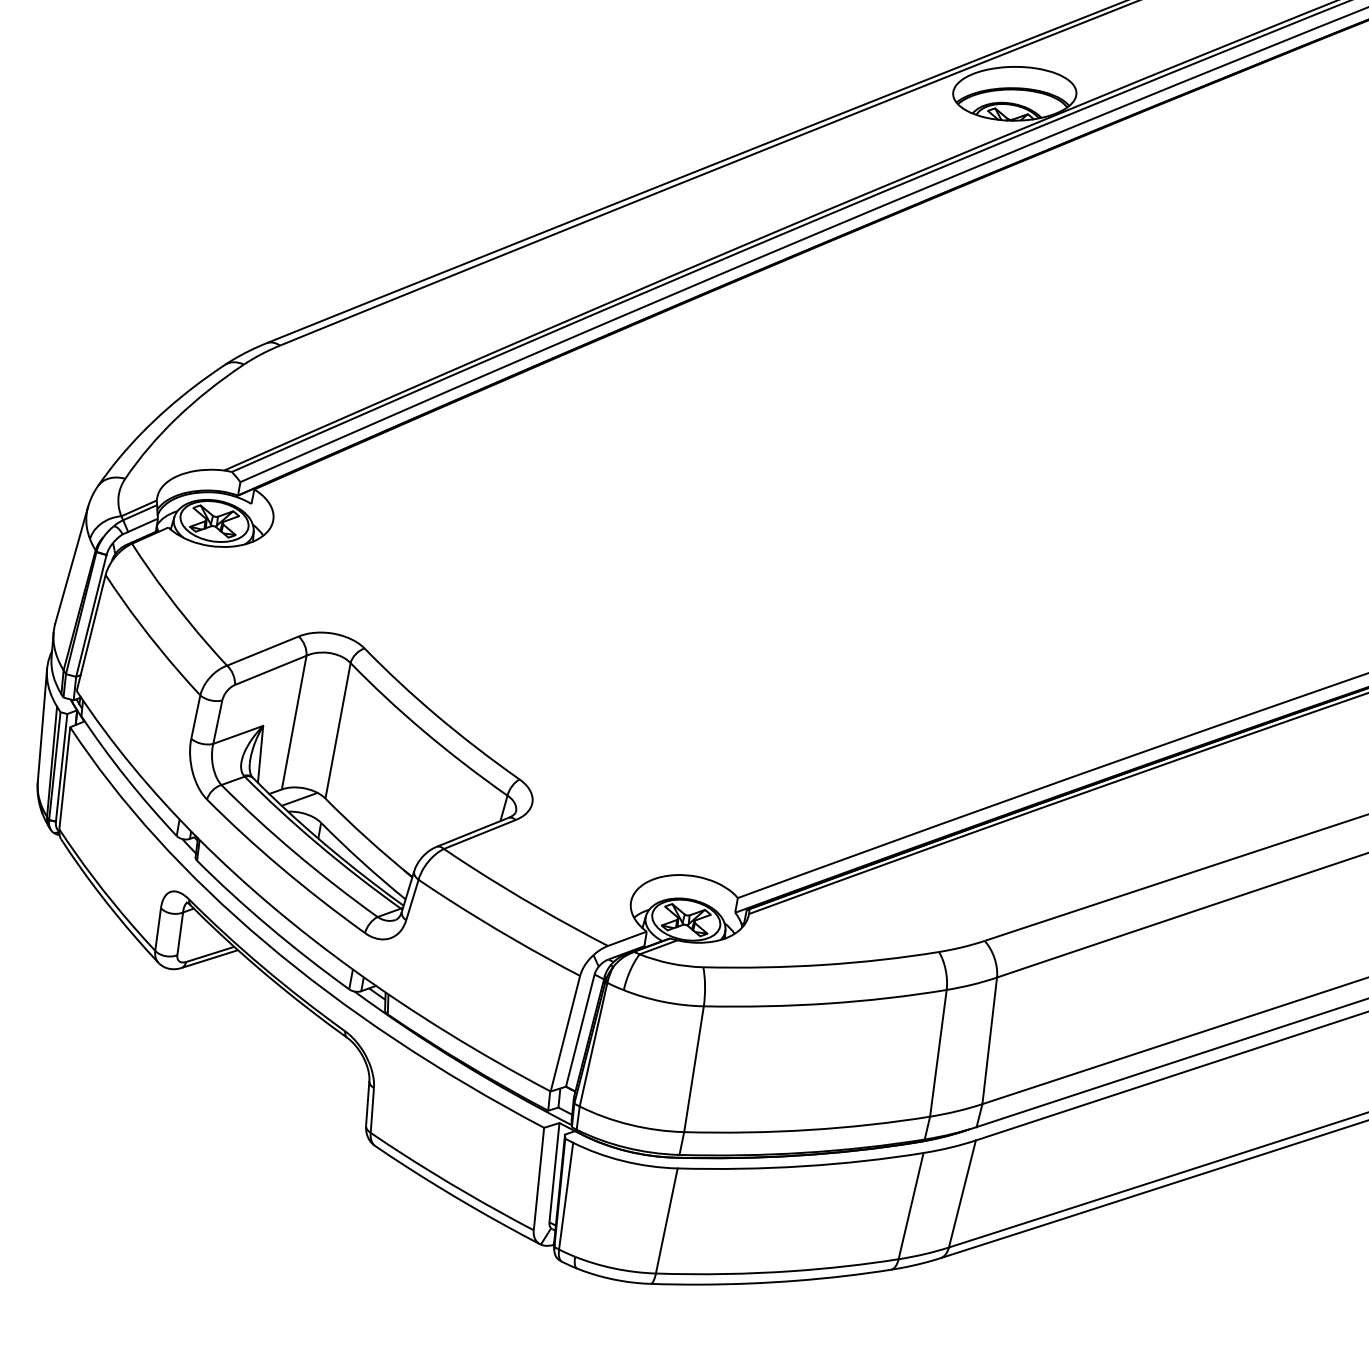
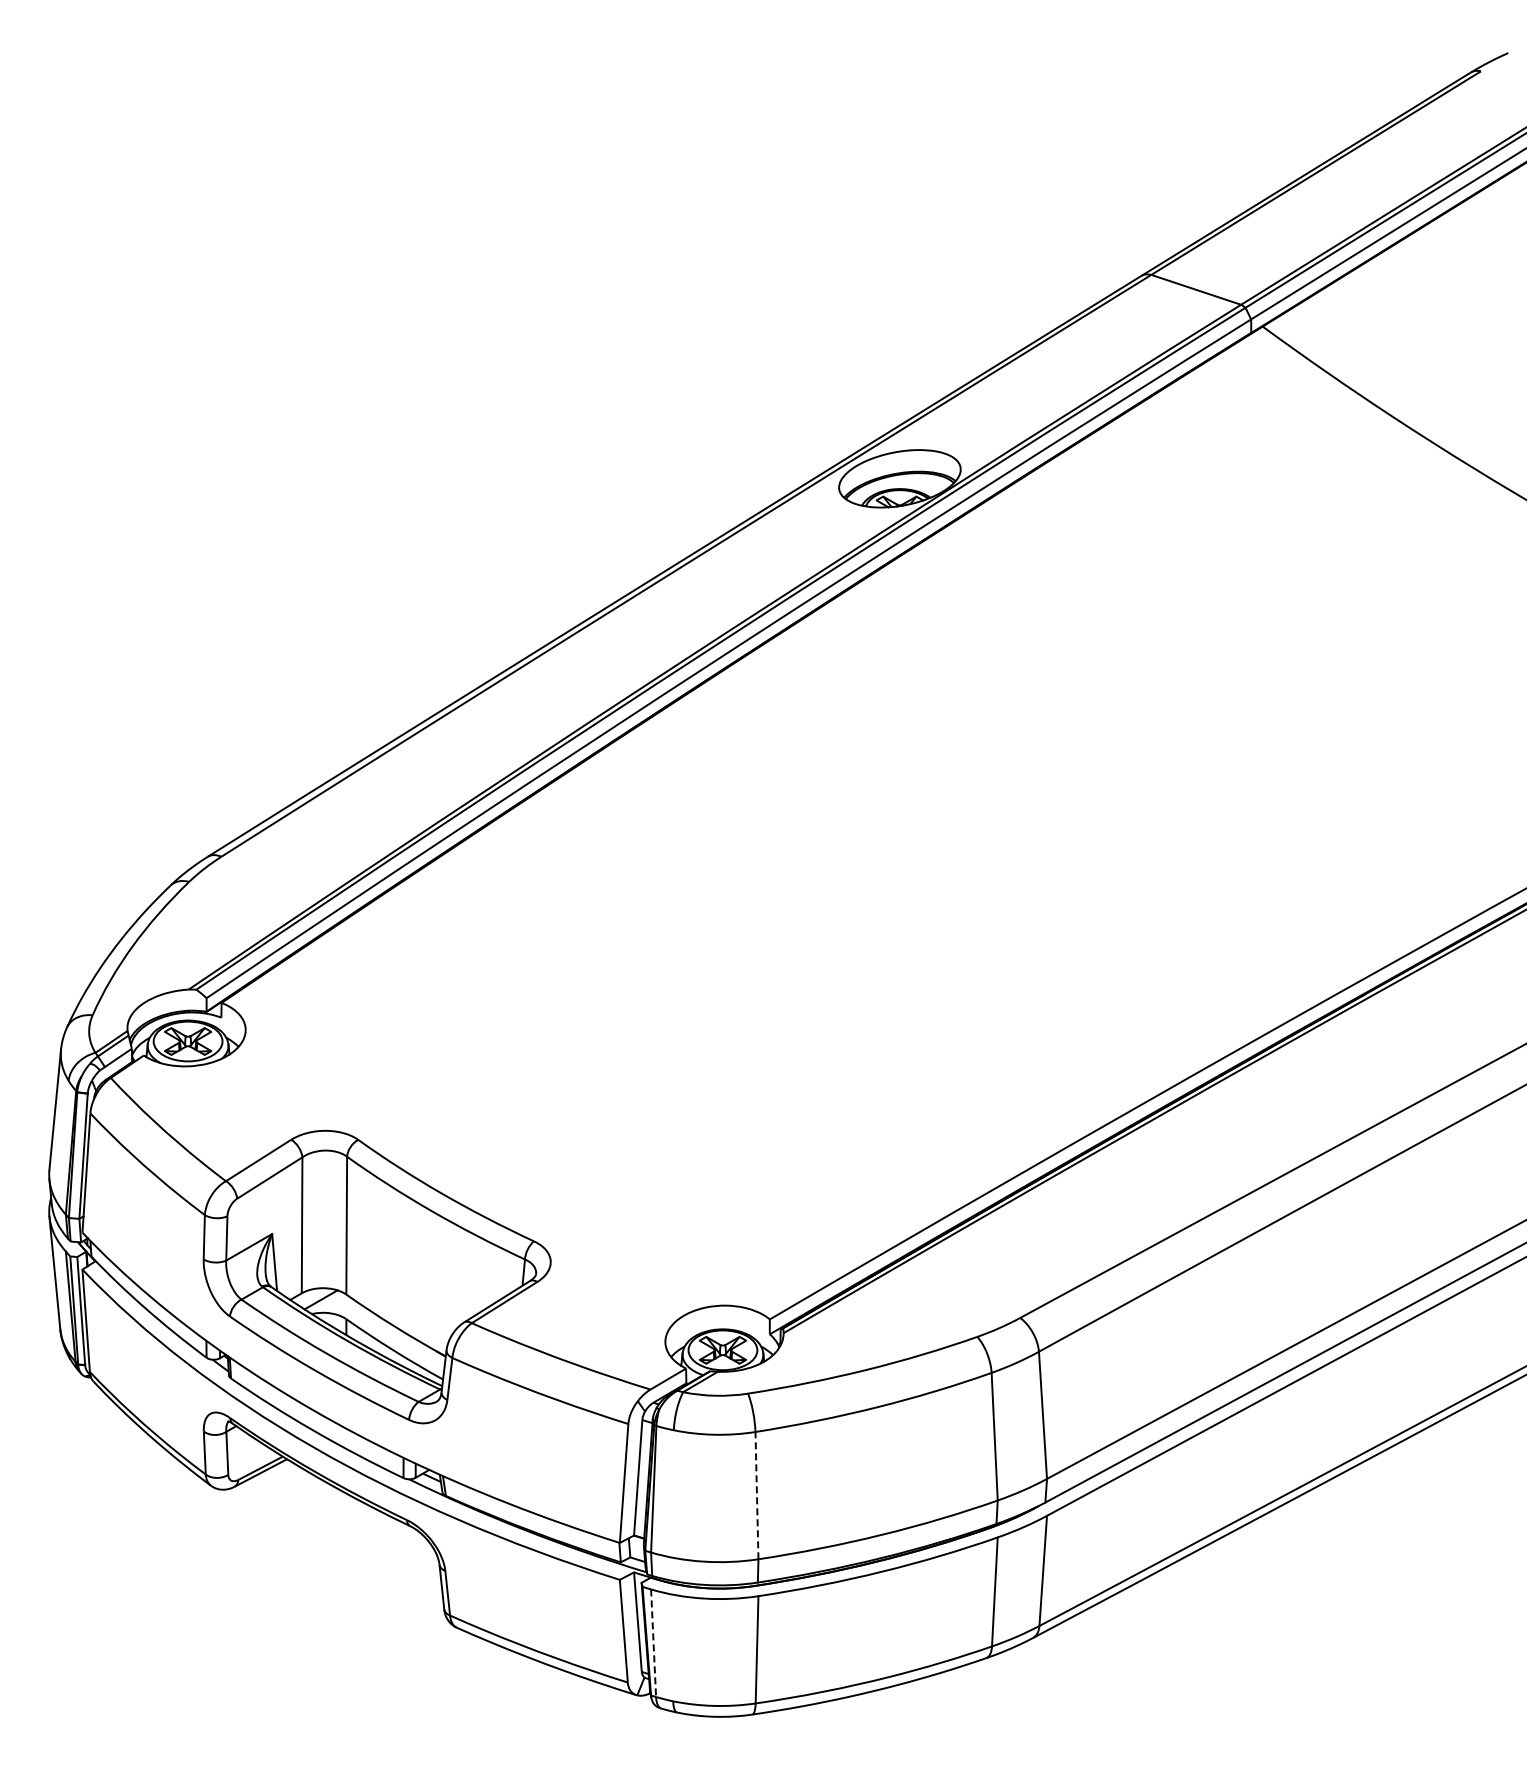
line: (693, 1068) -> (756, 1495), solid -> dashed
line: (565, 1196) -> (653, 1643), solid -> dashed

